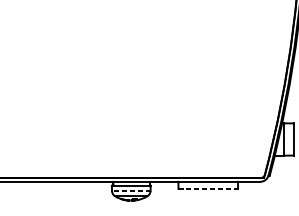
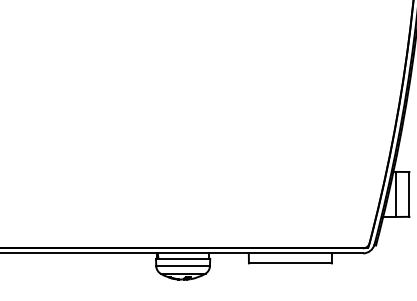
line: (208, 189) -> (290, 263), dashed -> solid
line: (131, 191) -> (183, 266), dashed -> solid

